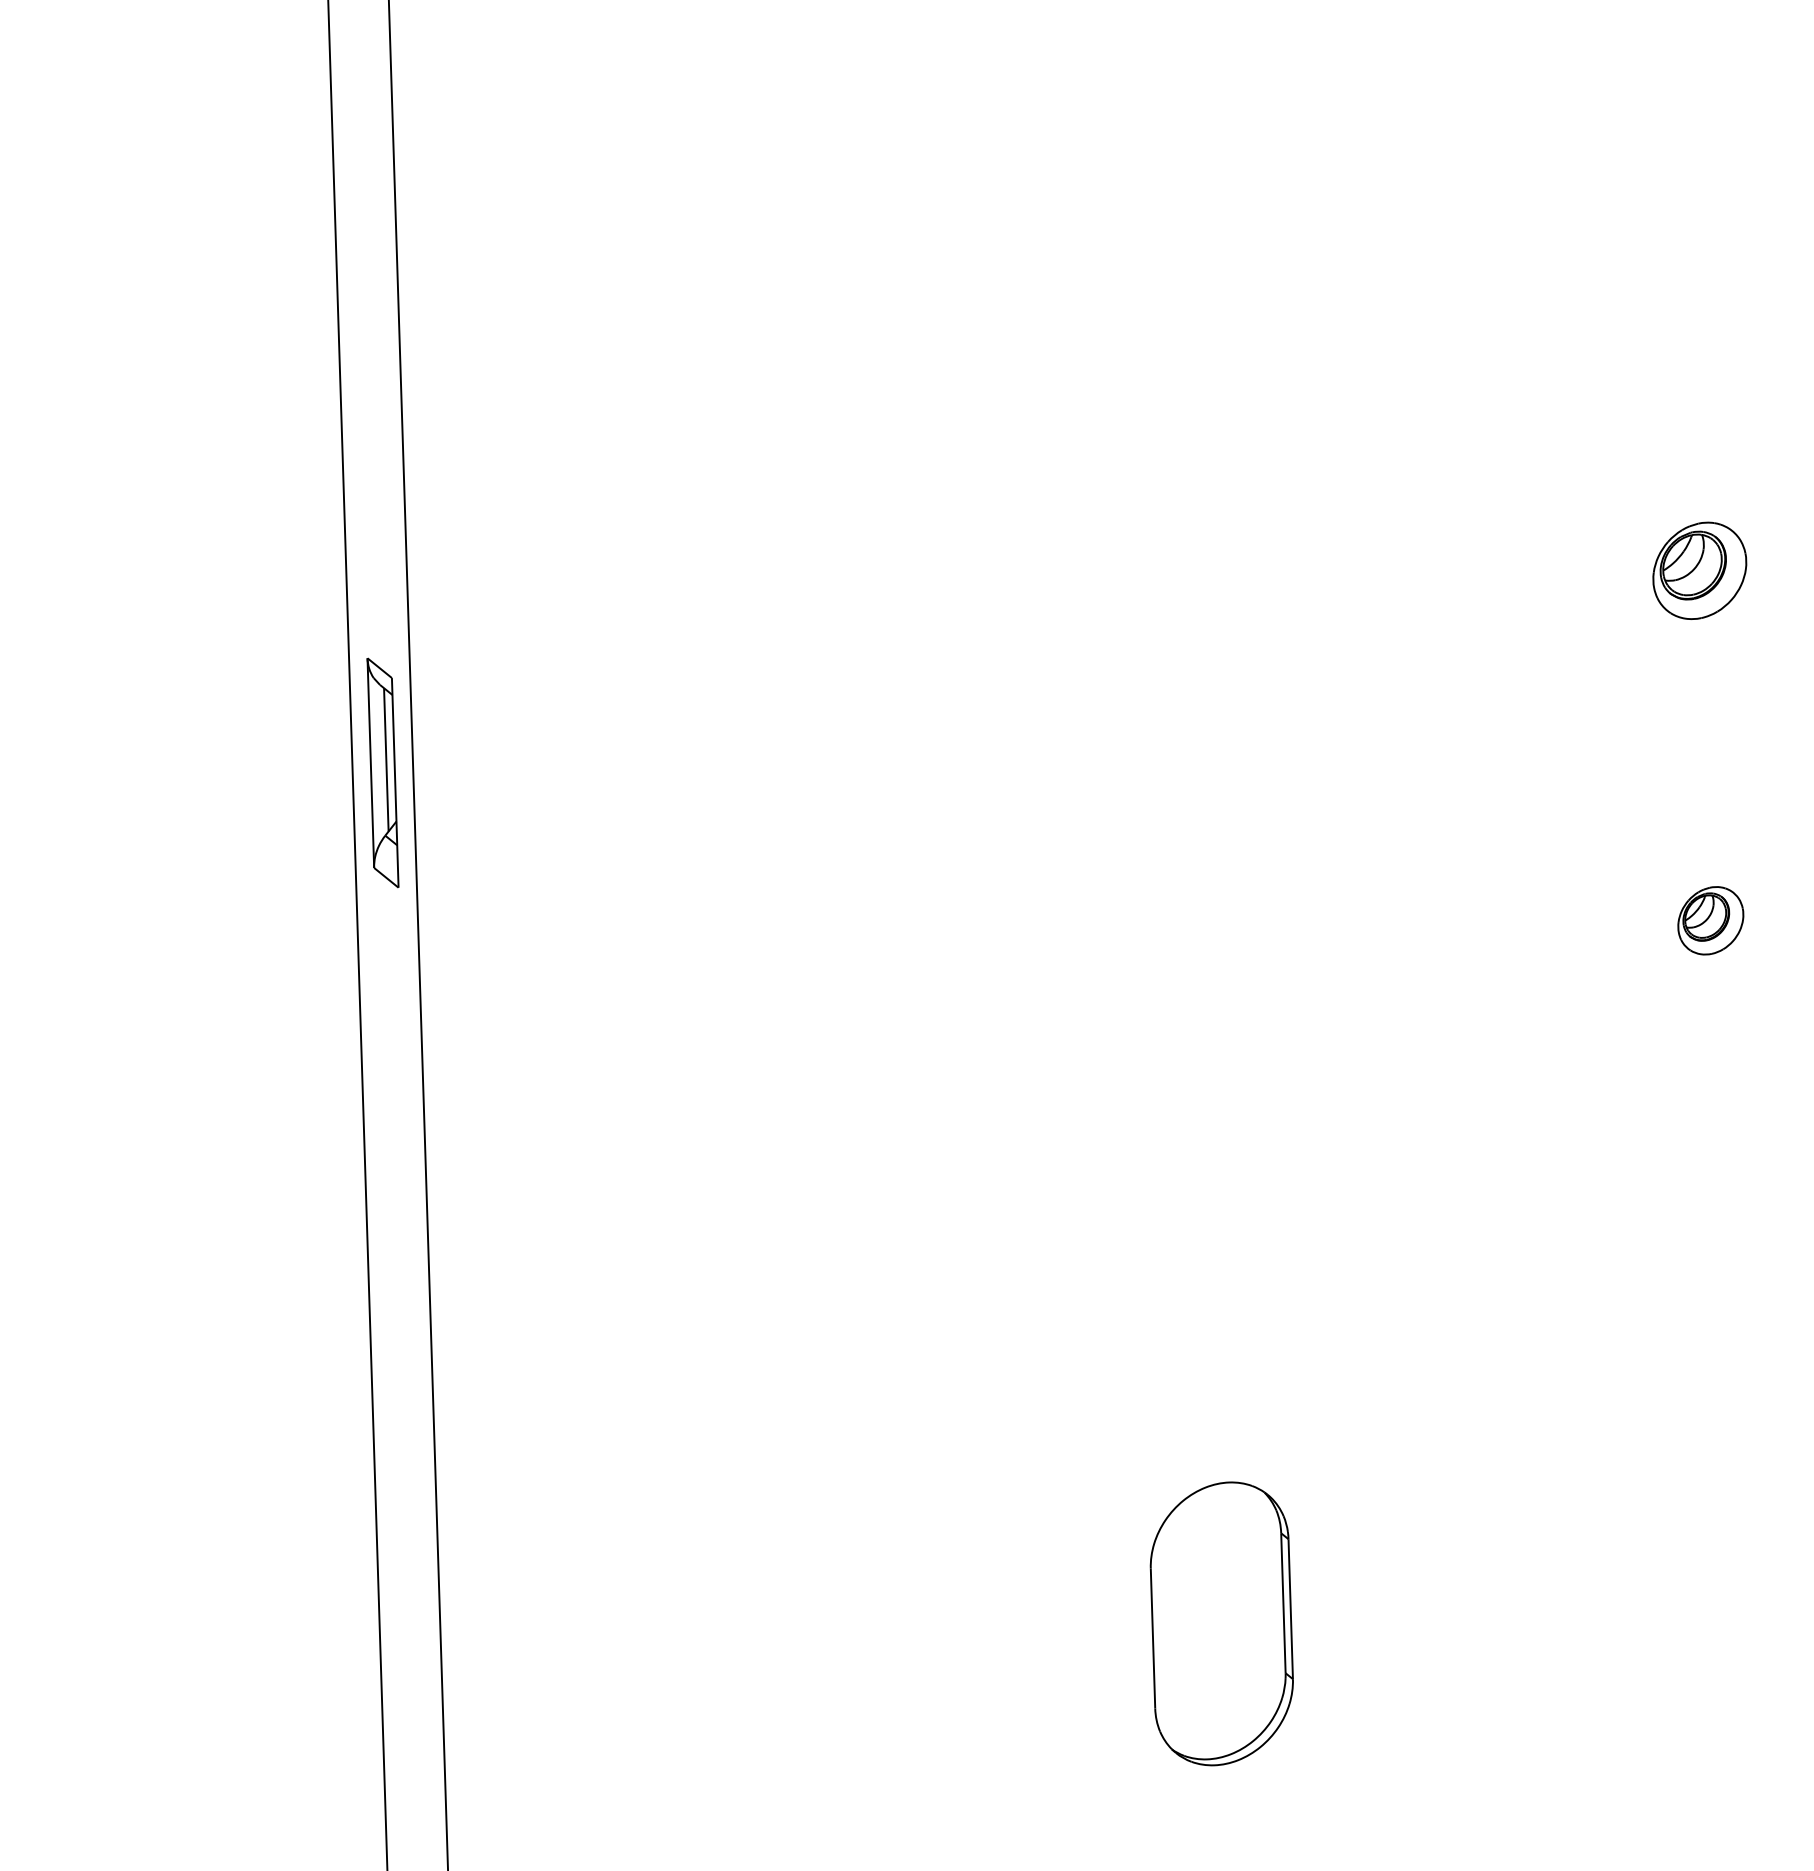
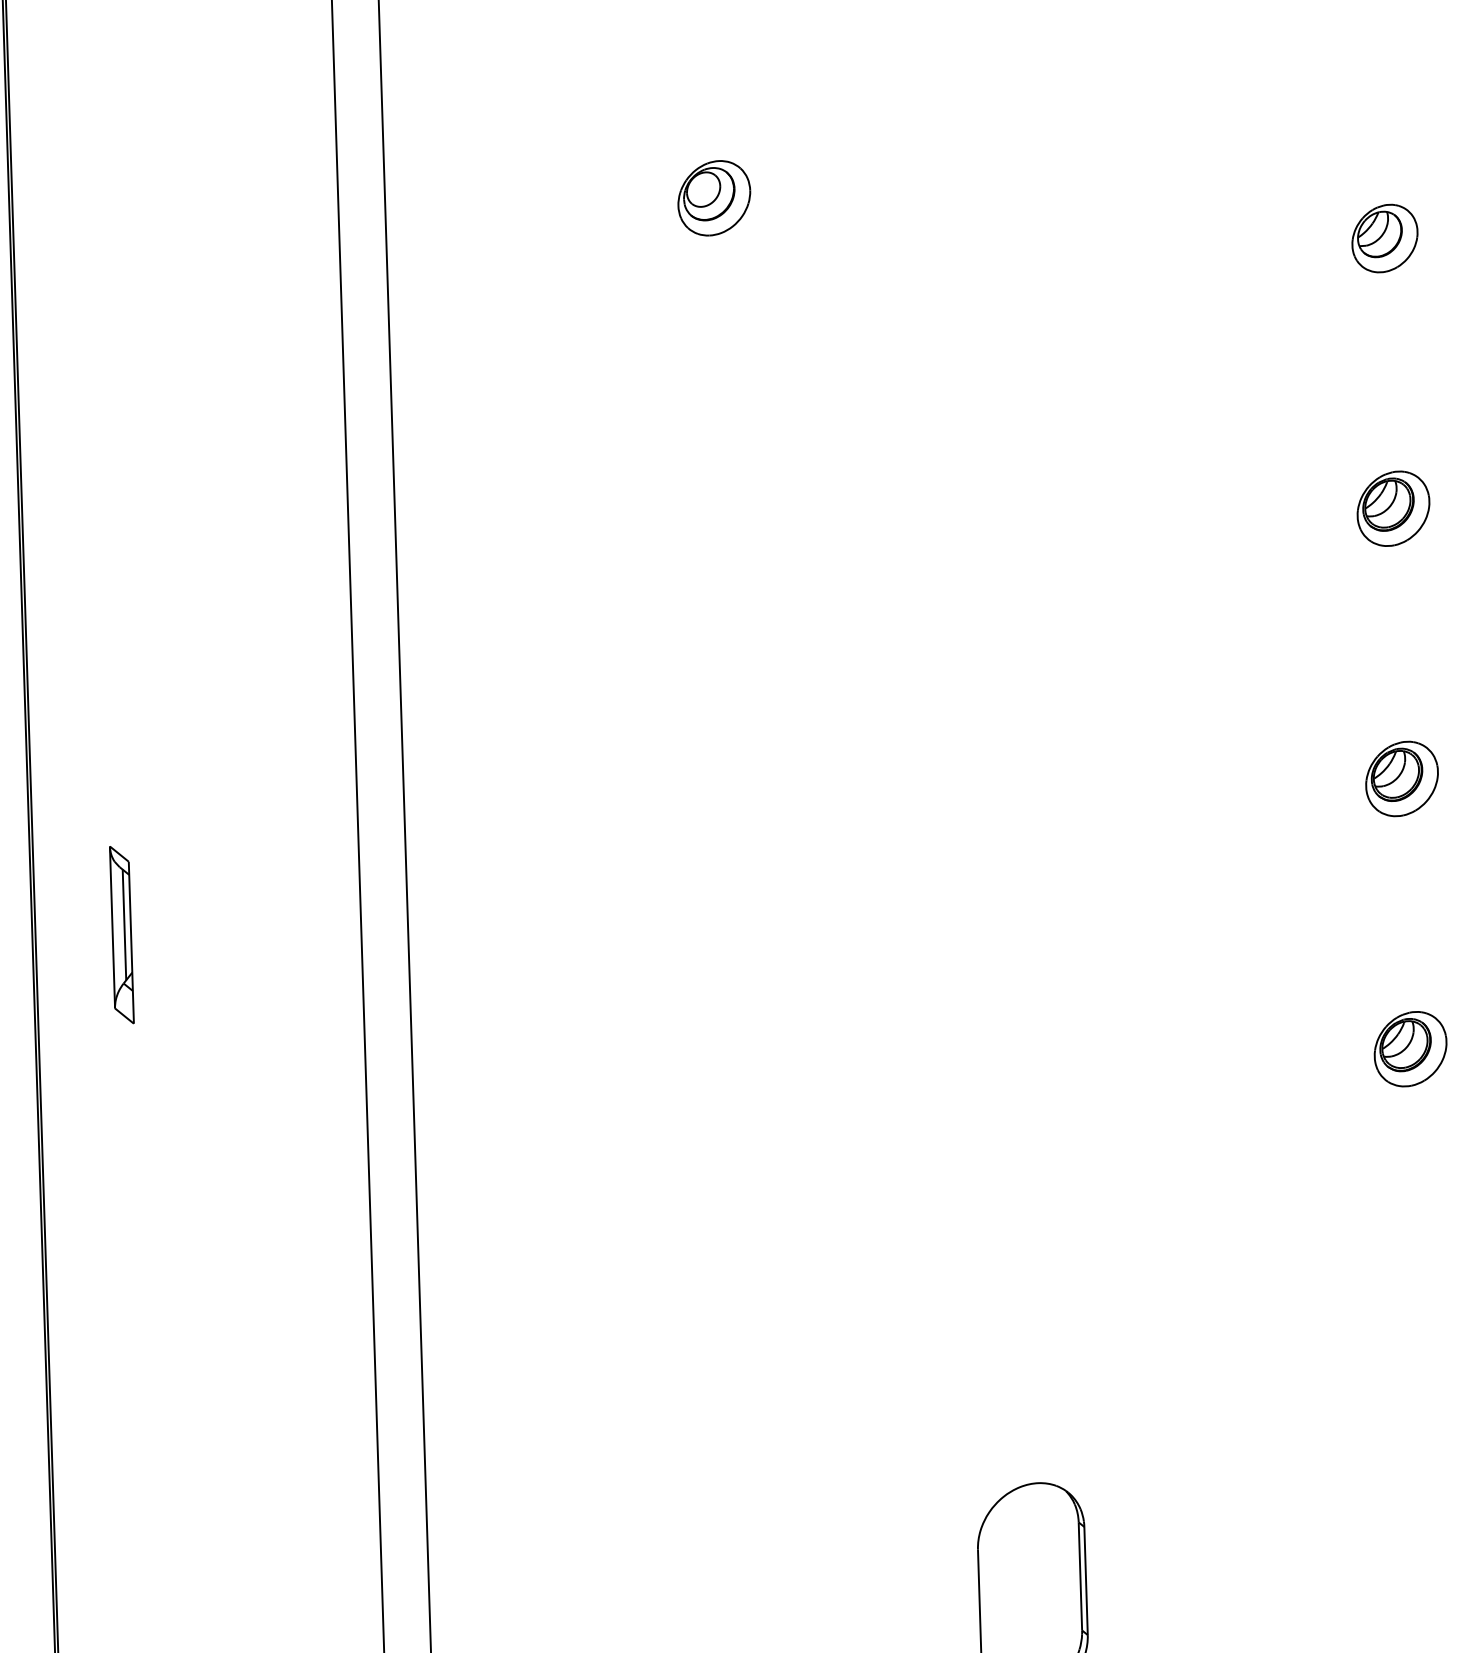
part: (1688, 220) -> (1393, 508), added
part: (382, 773) -> (121, 935), moved
part: (1710, 921) -> (1410, 1049), size x1.43

